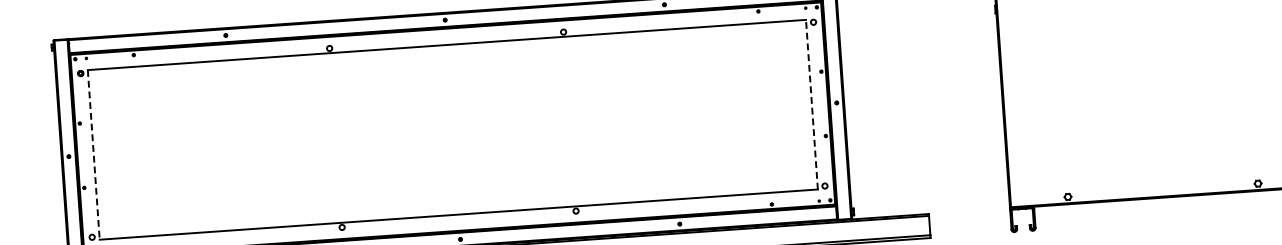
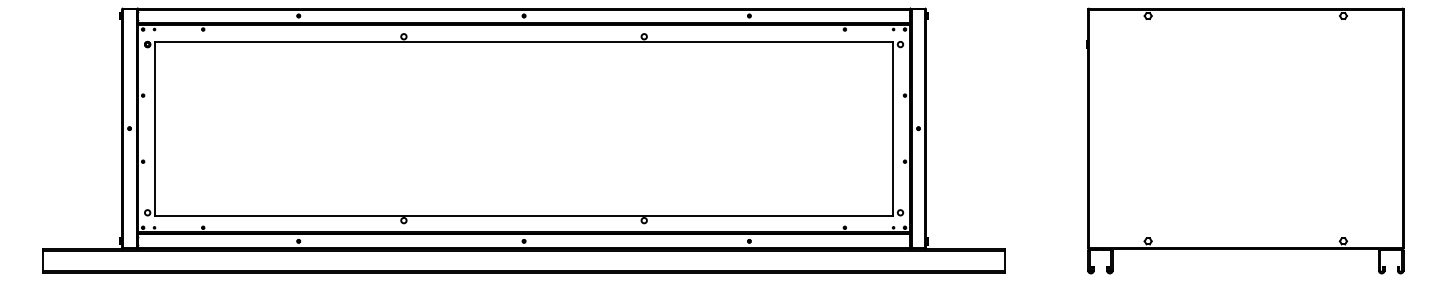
line: (812, 104) -> (893, 128), dashed -> solid
line: (94, 155) -> (155, 129), dashed -> solid

